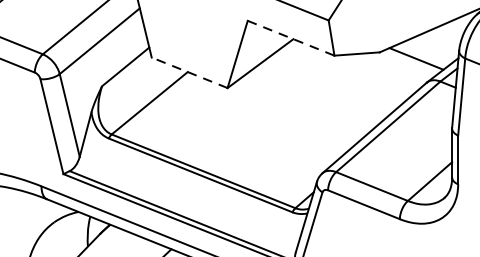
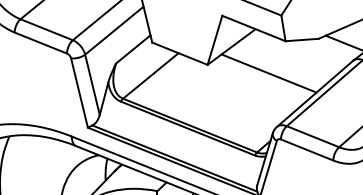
line: (291, 38) -> (254, 28), dashed -> solid
line: (189, 72) -> (179, 53), dashed -> solid
line: (311, 99) -> (268, 73), added

